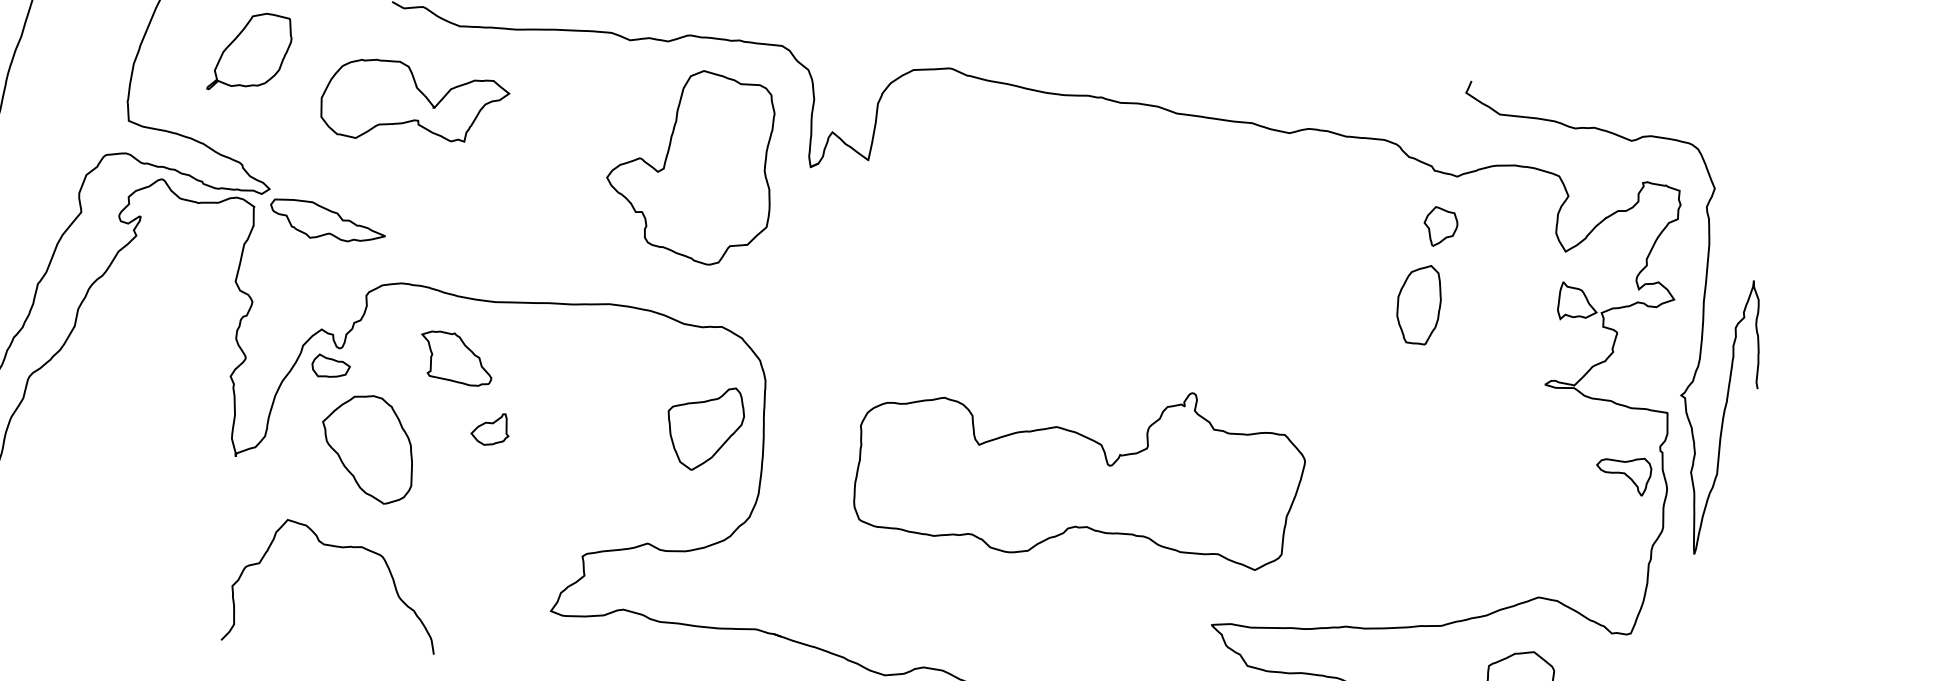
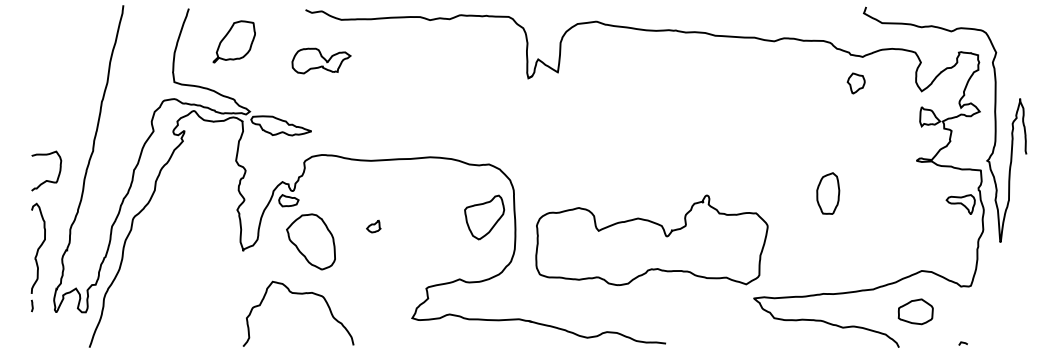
part: (415, 101) -> (321, 60), size x0.6
part: (688, 165) -> (465, 82), removed
part: (1419, 304) -> (828, 193), moved
part: (454, 358) -> (352, 191), removed
part: (490, 428) -> (373, 226), size x0.7
part: (1079, 471) -> (651, 240), moved

